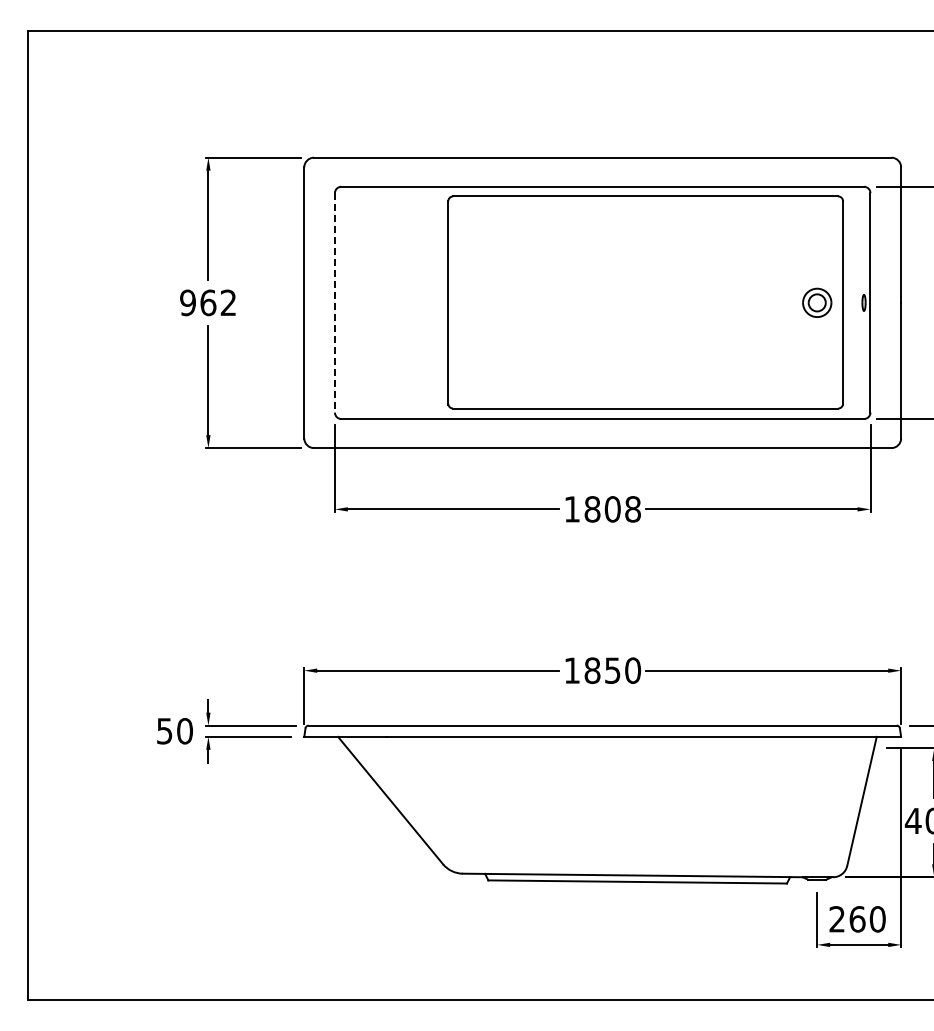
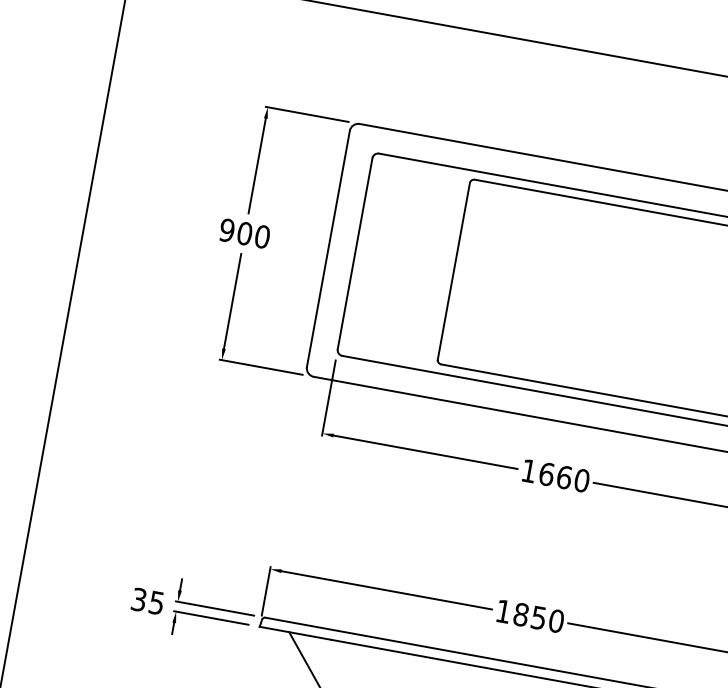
text: (218, 302) -> (253, 234), 962 -> 900
line: (334, 302) -> (354, 253), dashed -> solid
text: (612, 509) -> (564, 477), 1808 -> 1660
text: (174, 730) -> (147, 600), 50 -> 35

